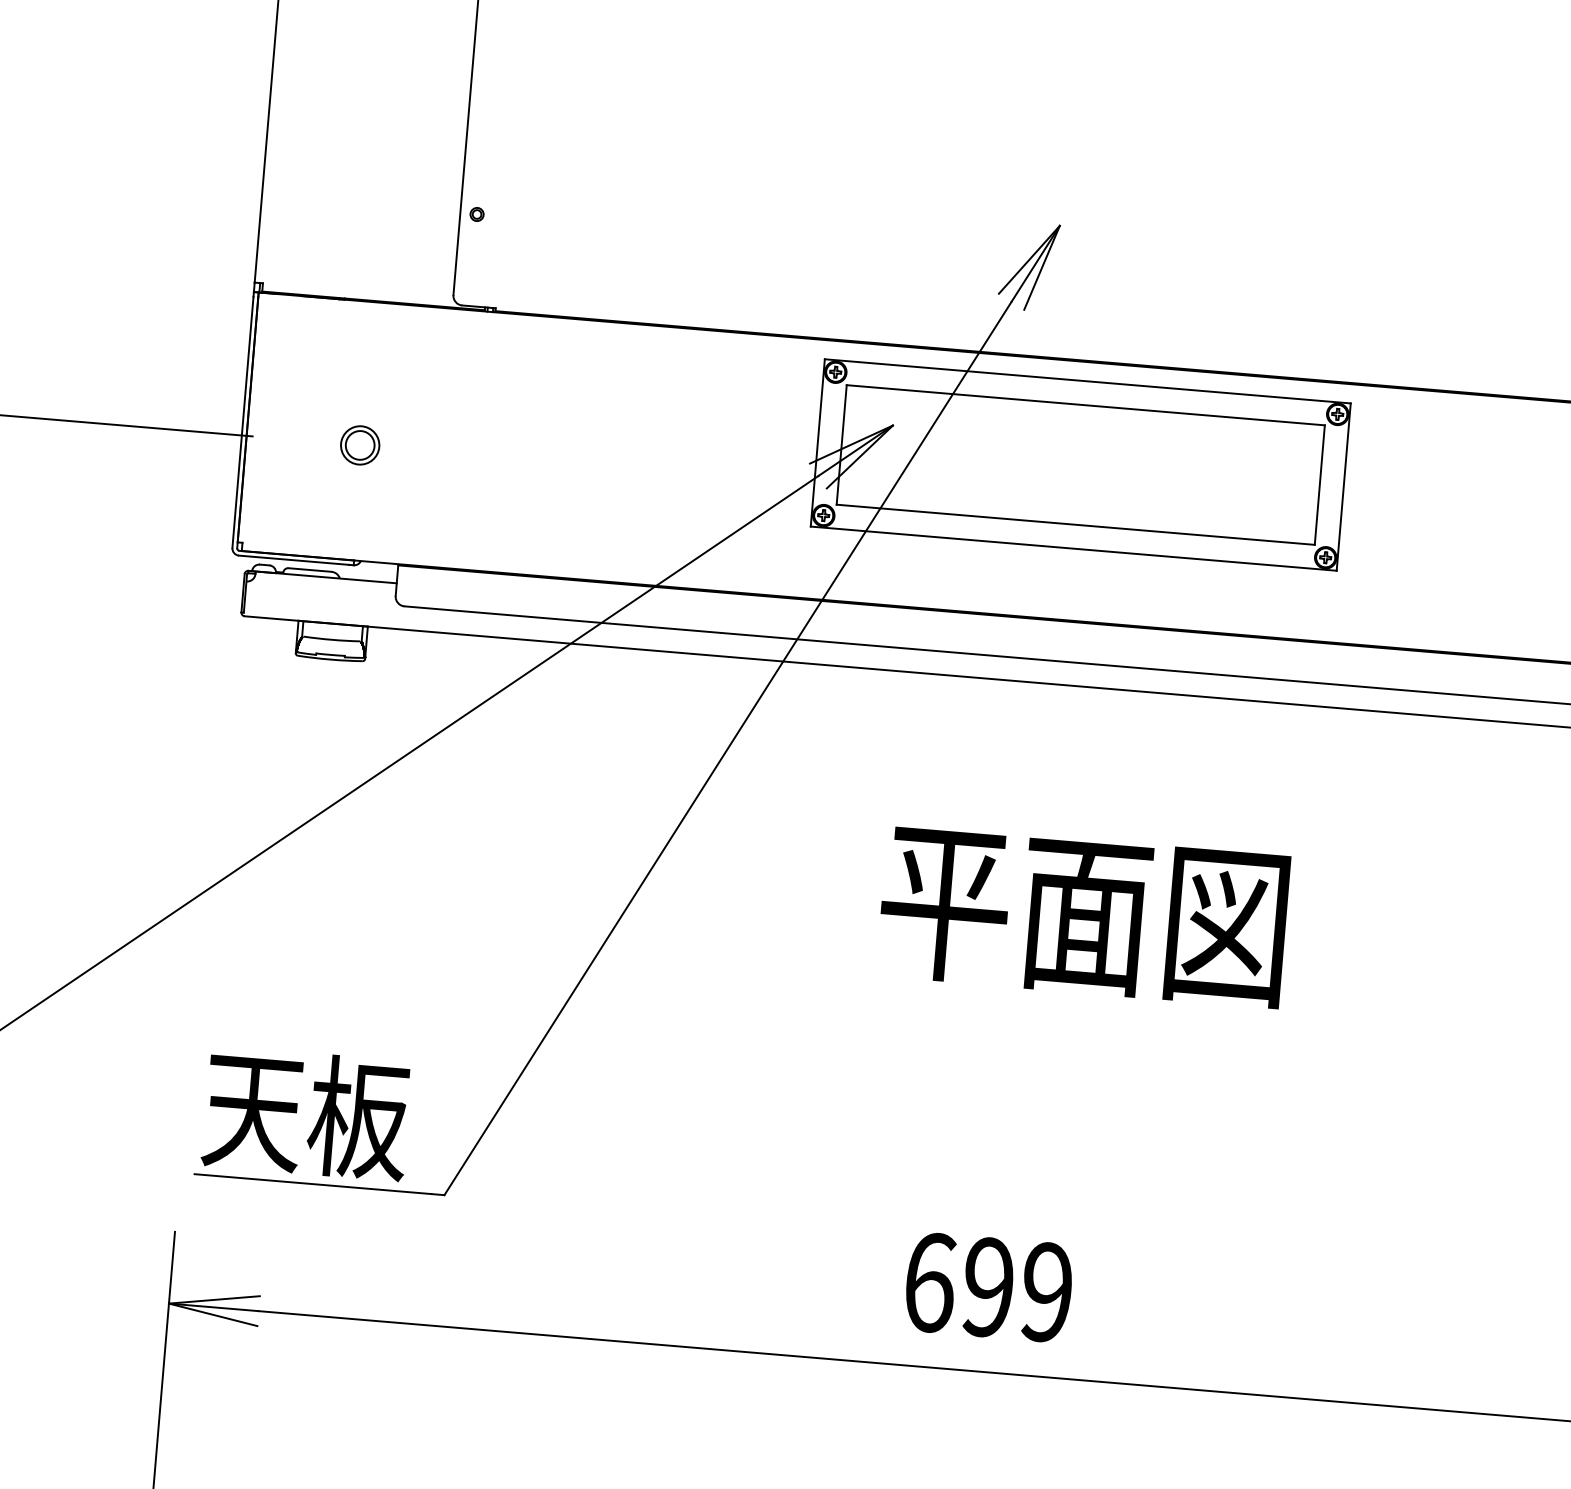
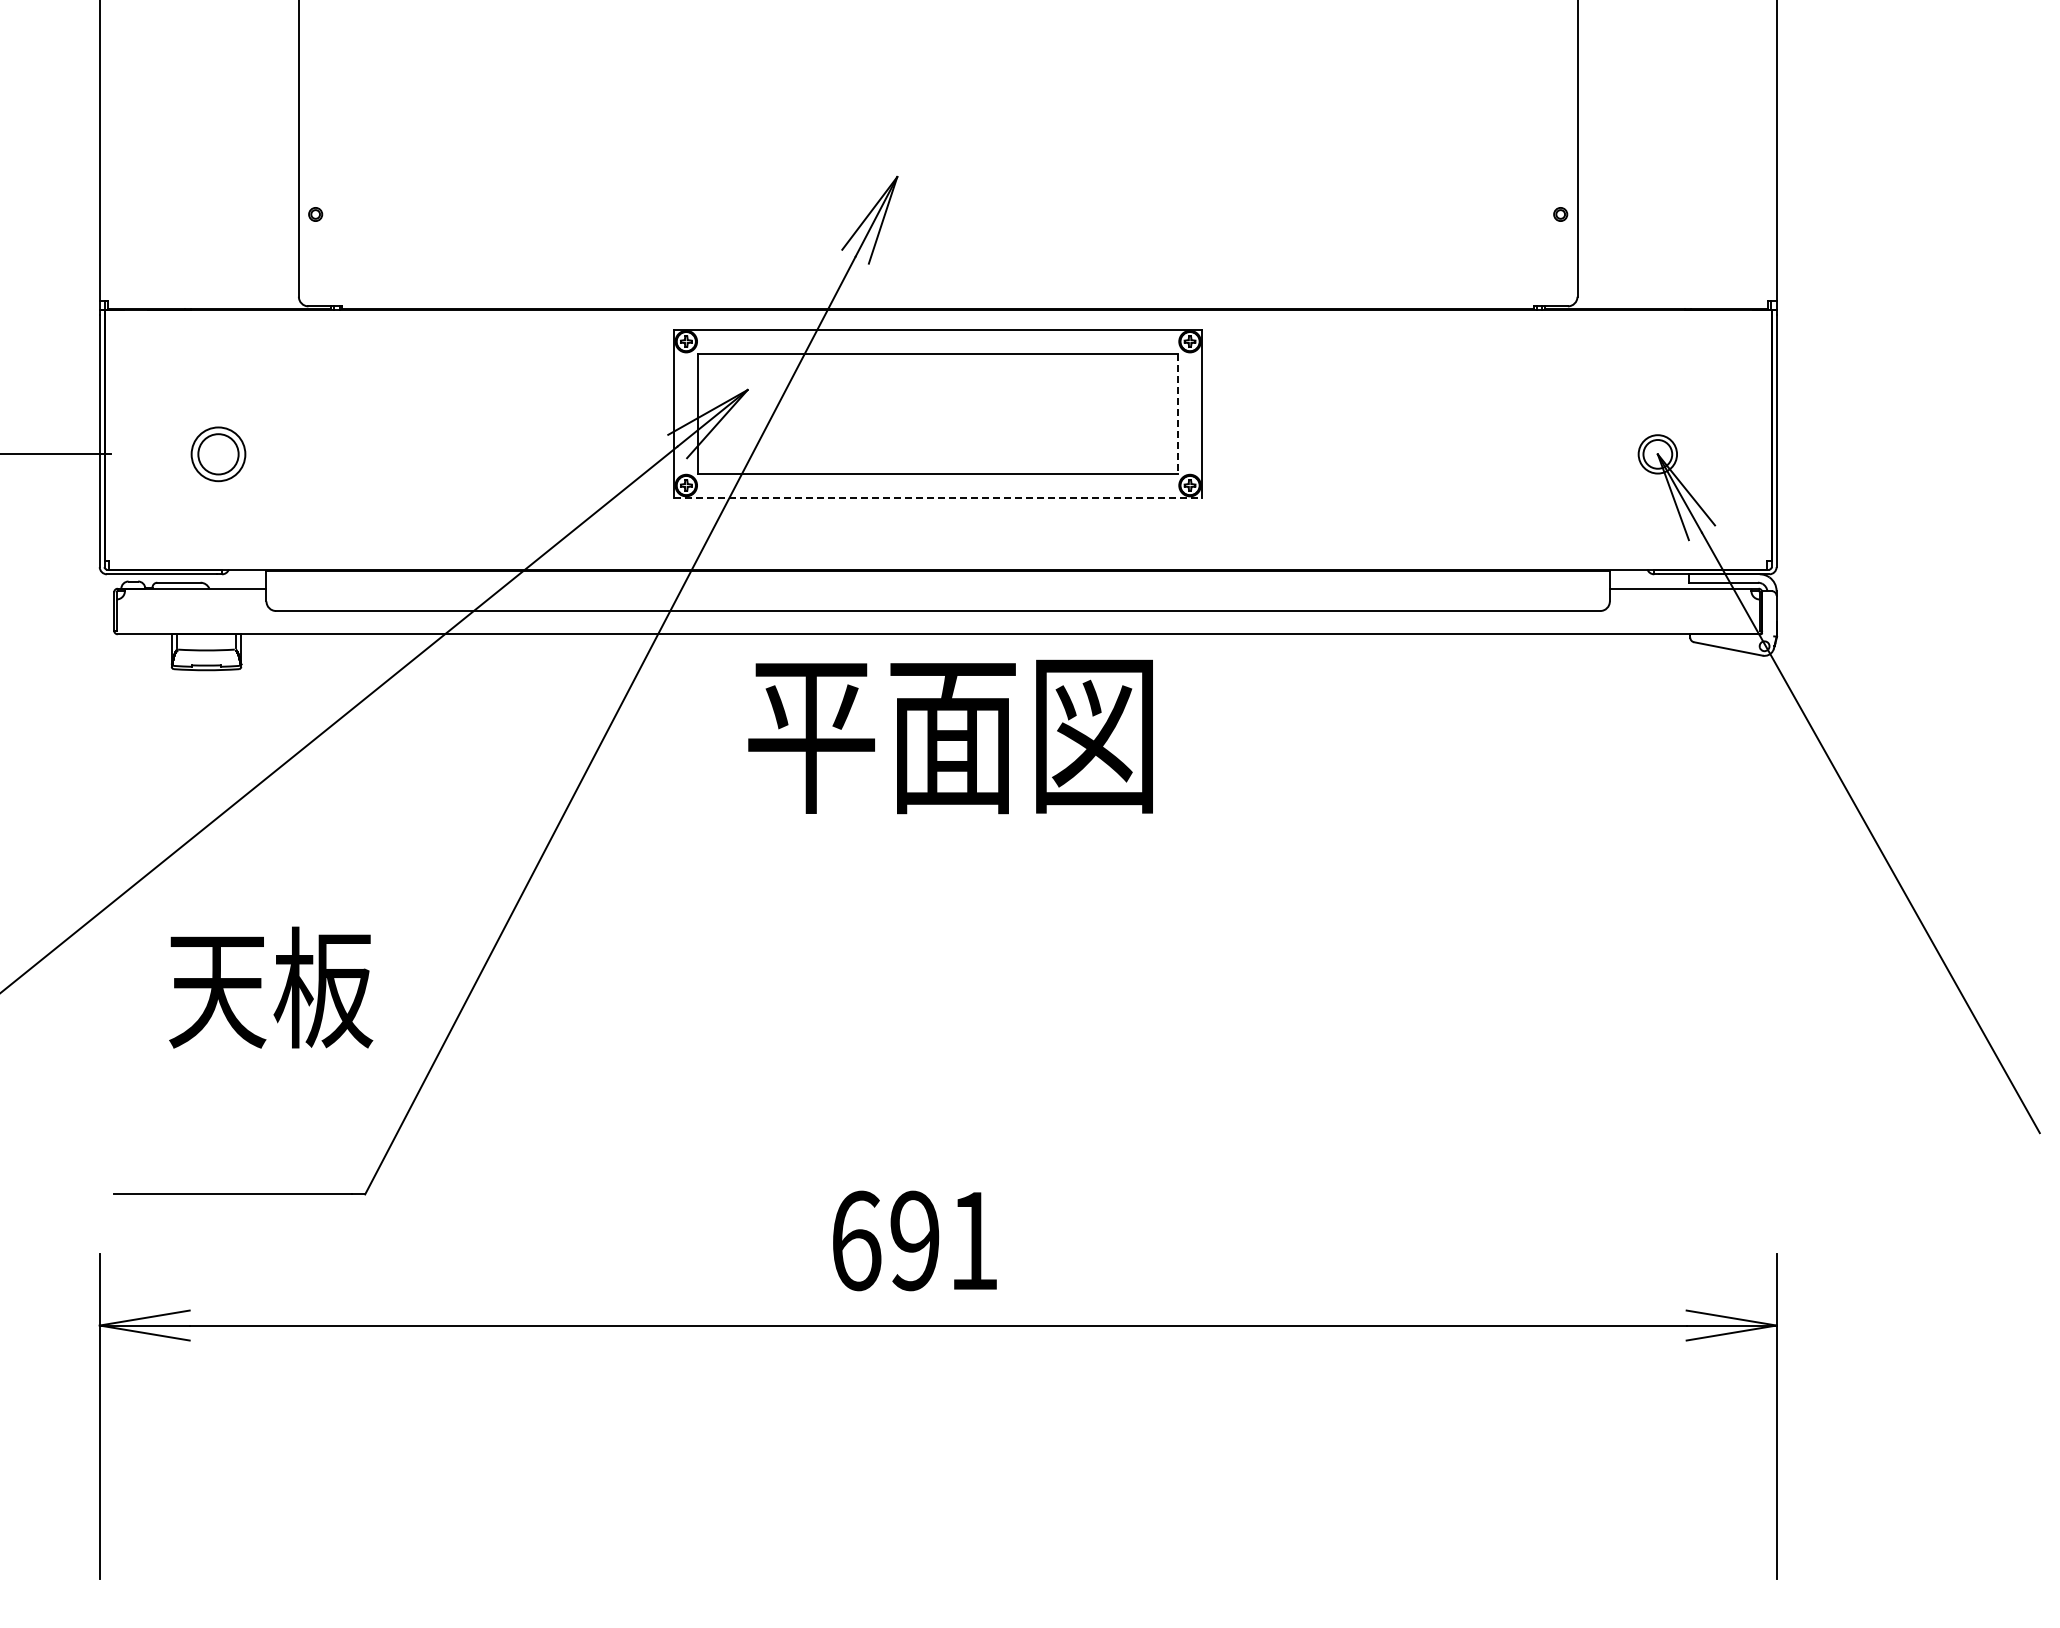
part: (360, 445) -> (218, 454), size x1.4
line: (1320, 485) -> (1178, 413), solid -> dashed
line: (1074, 548) -> (938, 497), solid -> dashed
text: (1083, 915) -> (950, 736), moved
text: (307, 1113) -> (271, 987), moved
text: (1046, 1291) -> (973, 1240), 699 -> 691

